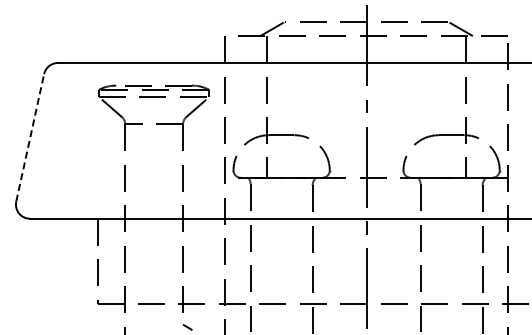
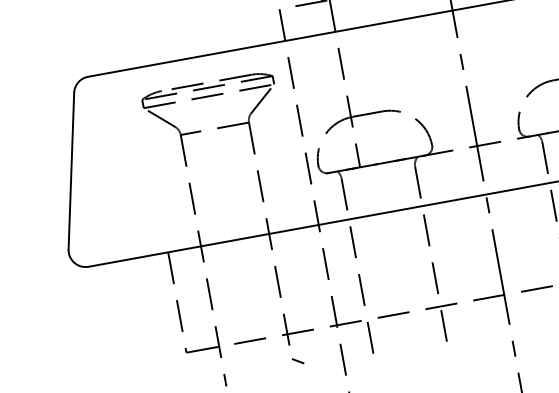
line: (30, 137) -> (71, 170), dashed -> solid

